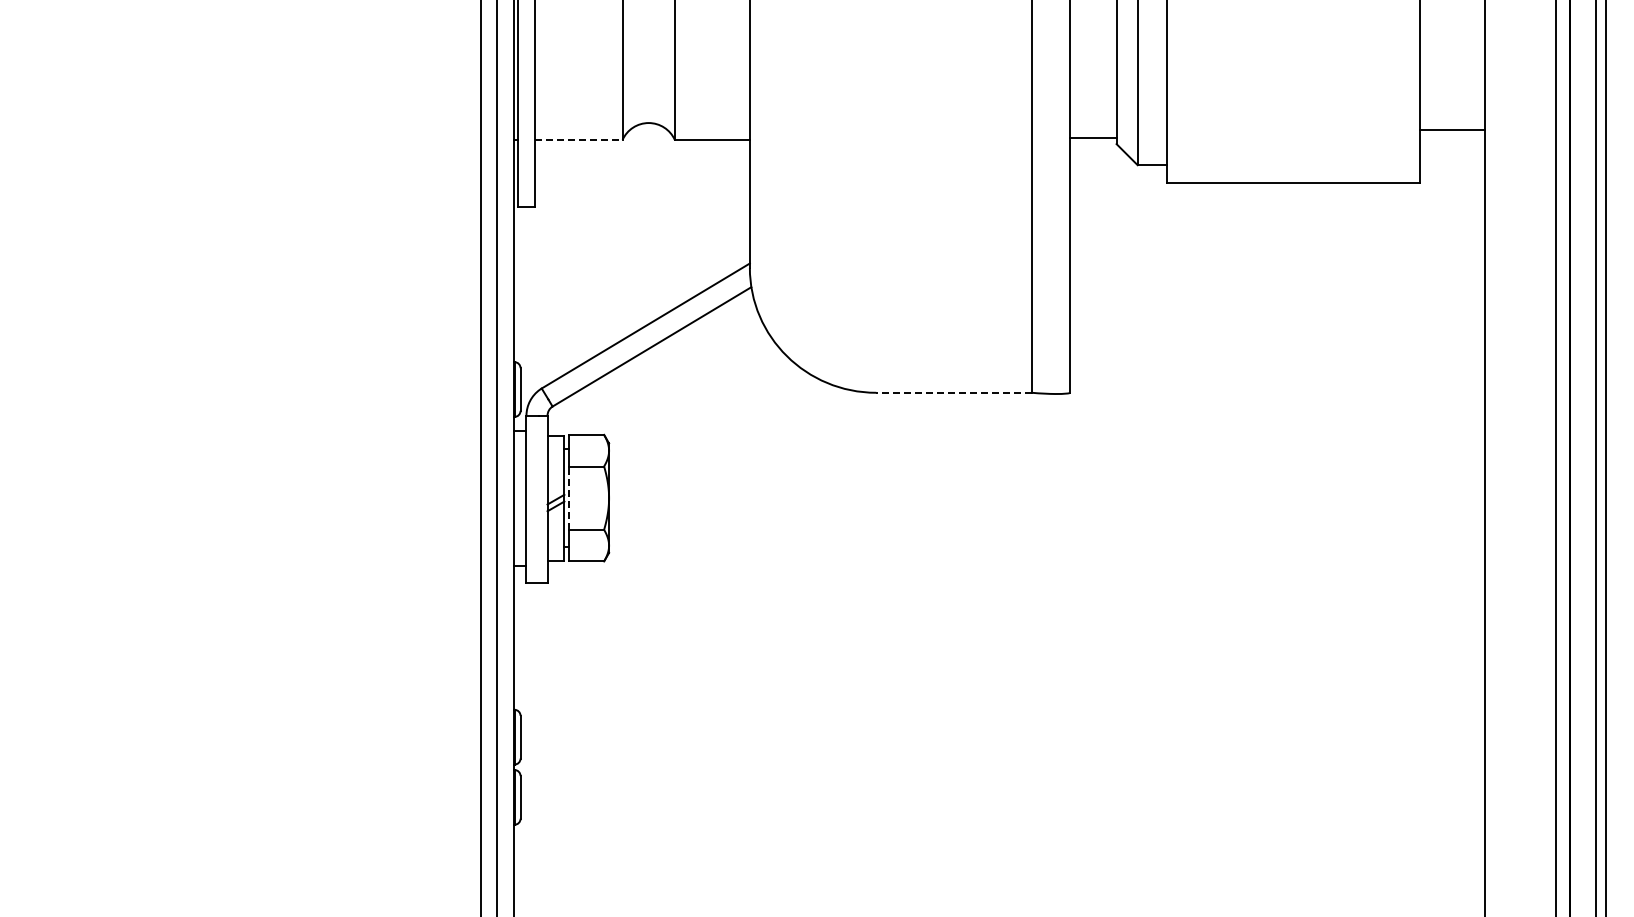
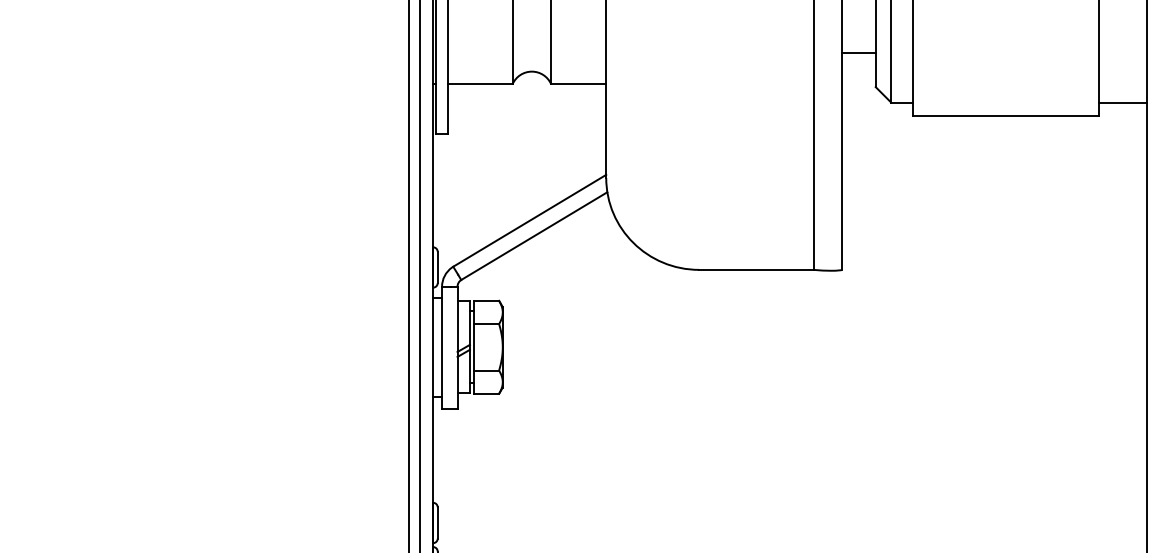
line: (1452, 130) -> (1122, 102), moved
line: (1093, 137) -> (858, 52), moved
line: (578, 139) -> (480, 83), dashed -> solid
line: (954, 392) -> (756, 269), dashed -> solid
line: (569, 498) -> (473, 347), dashed -> solid

